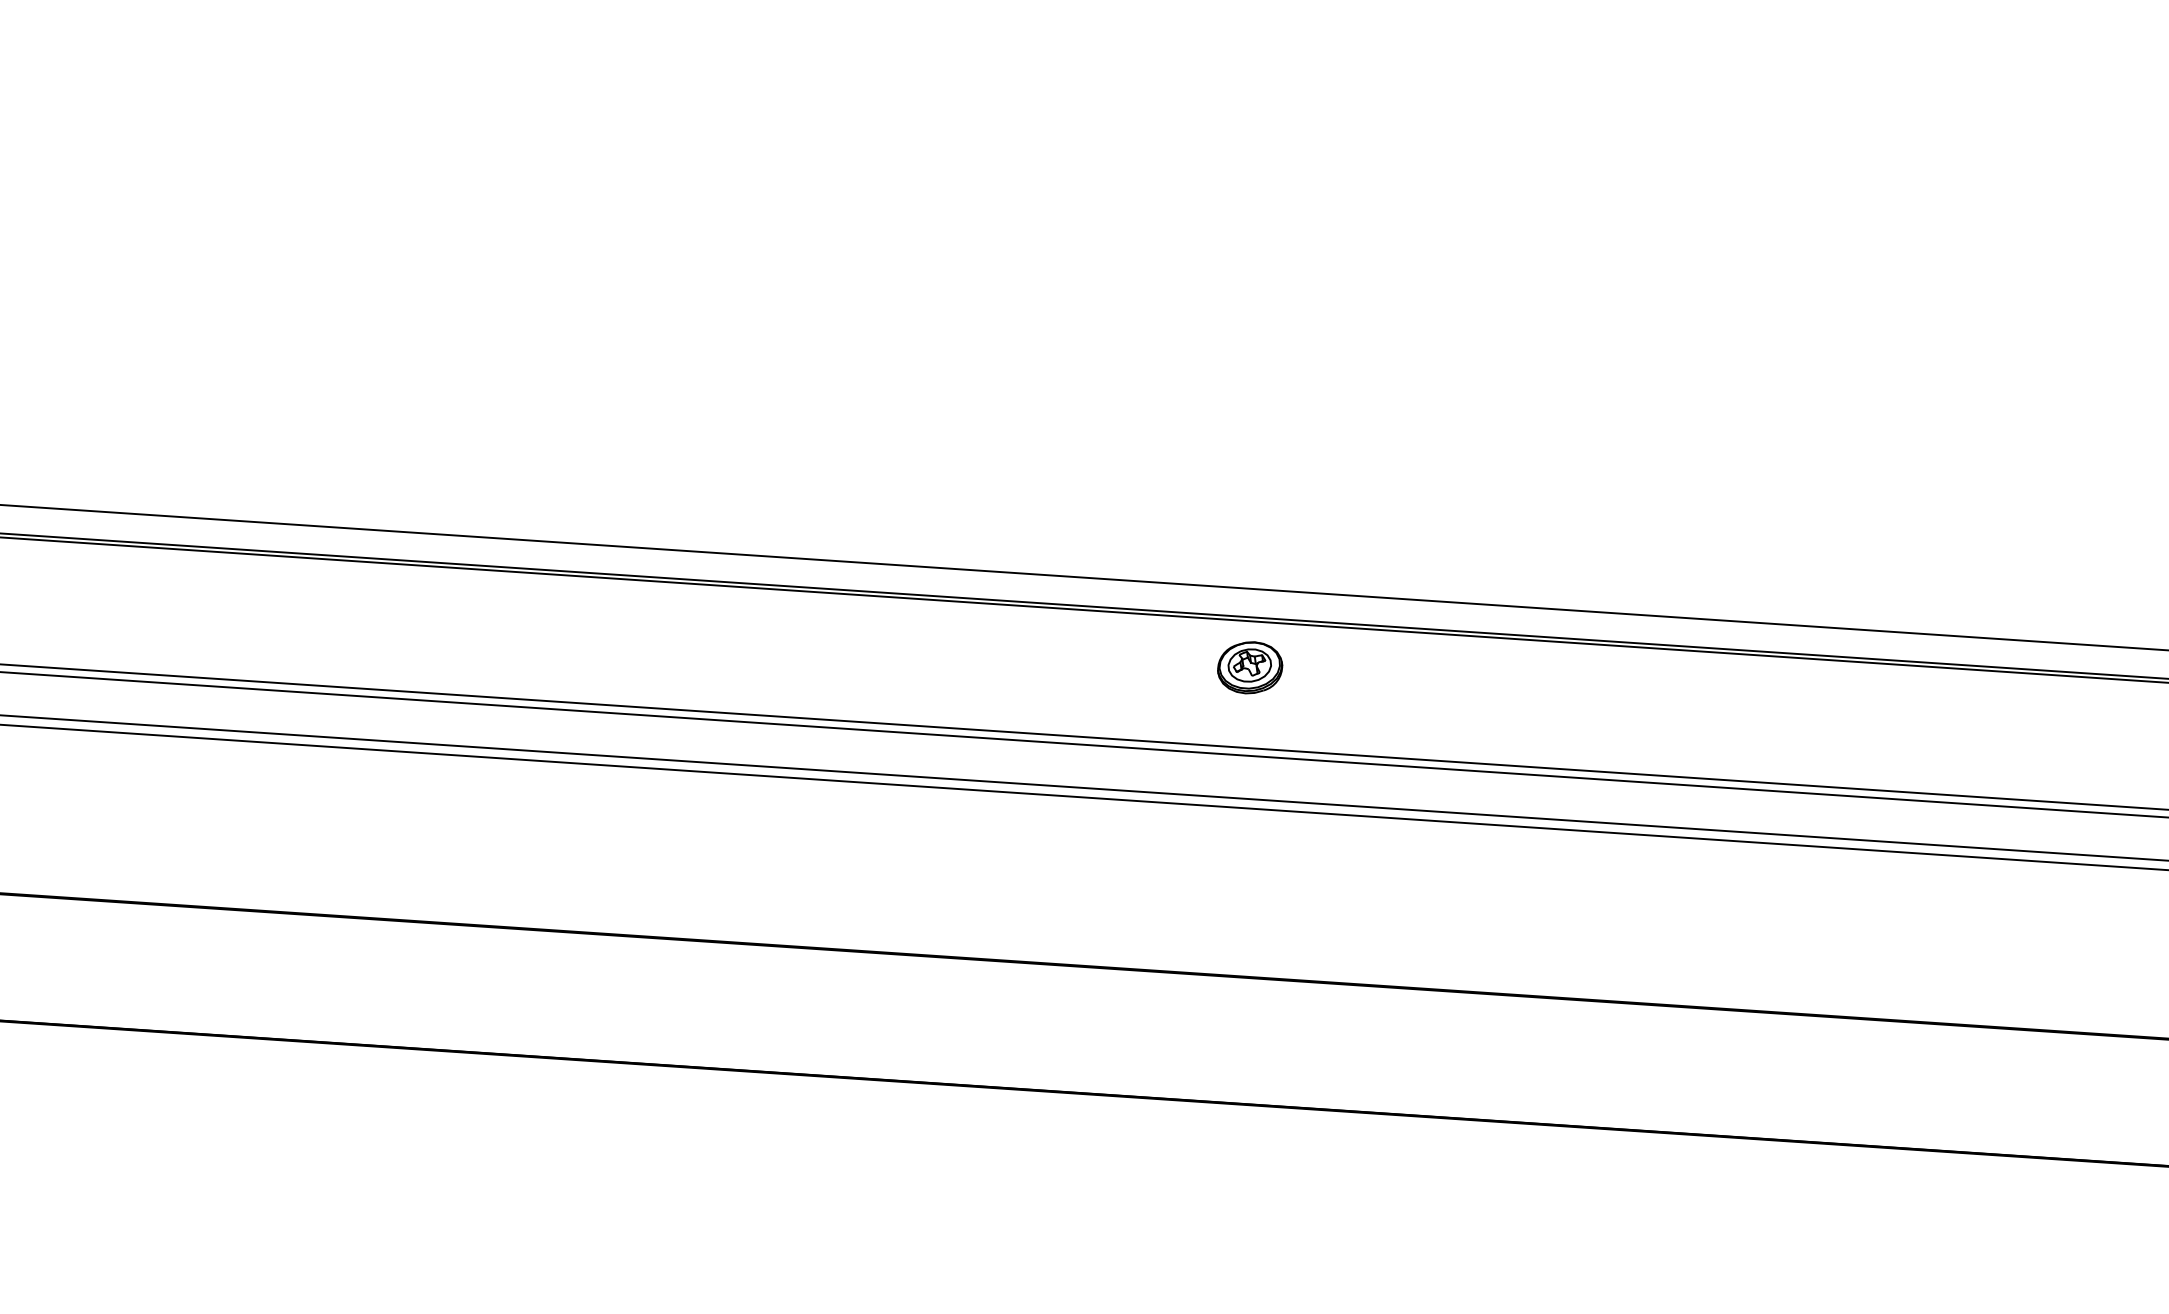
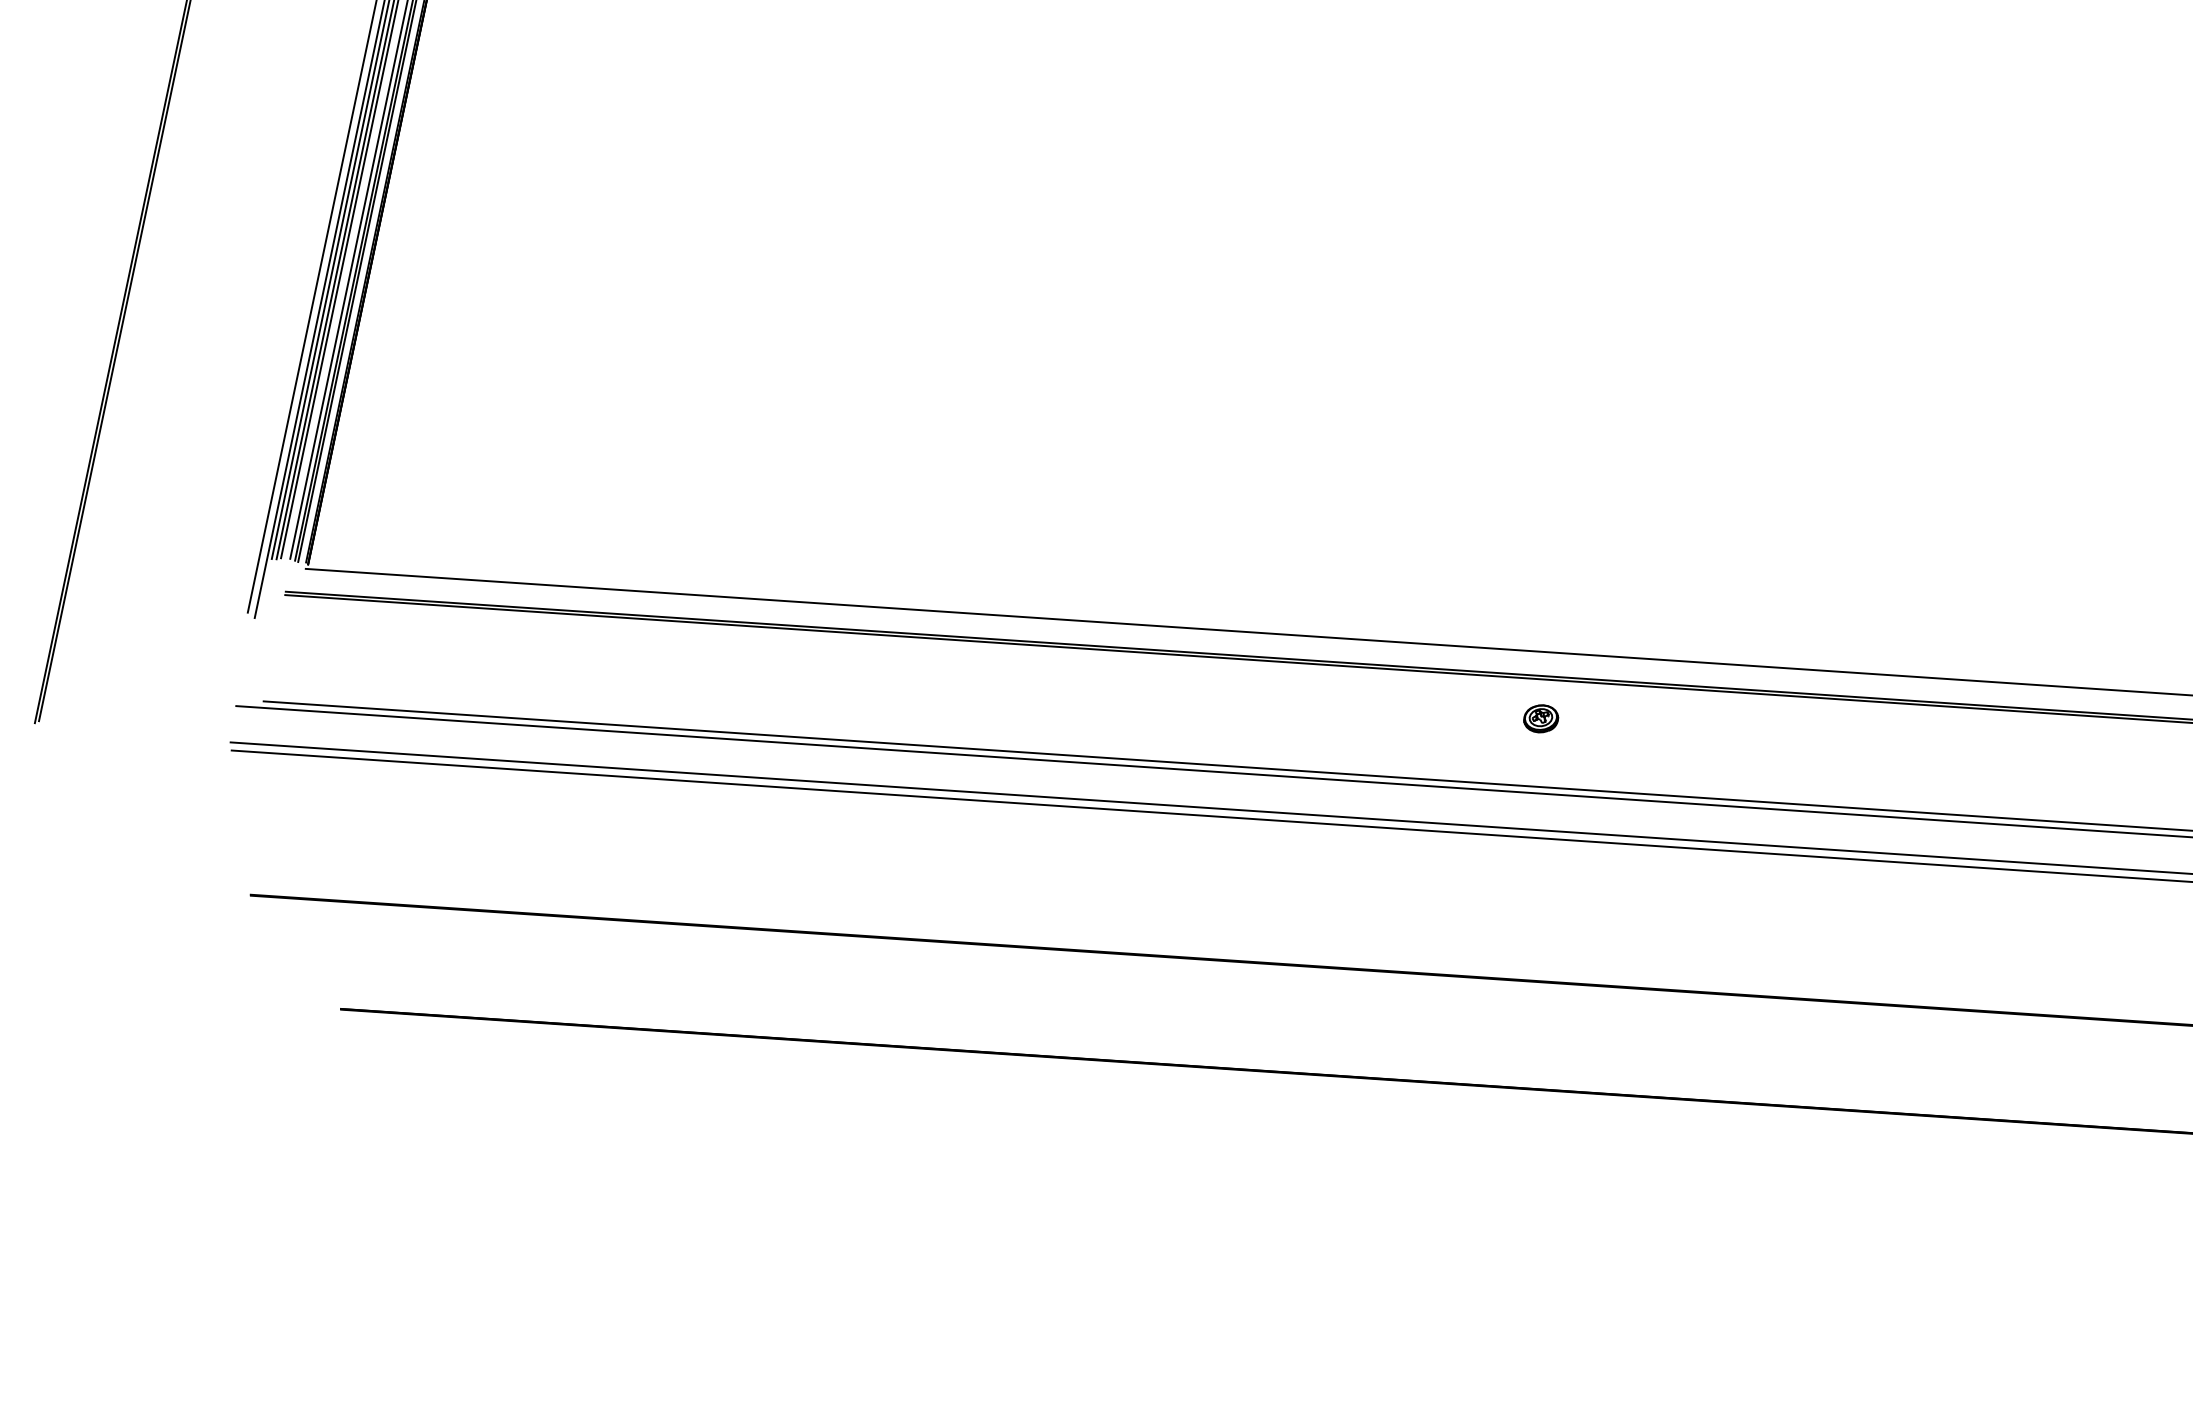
part: (1250, 667) -> (1541, 718), size x0.62

